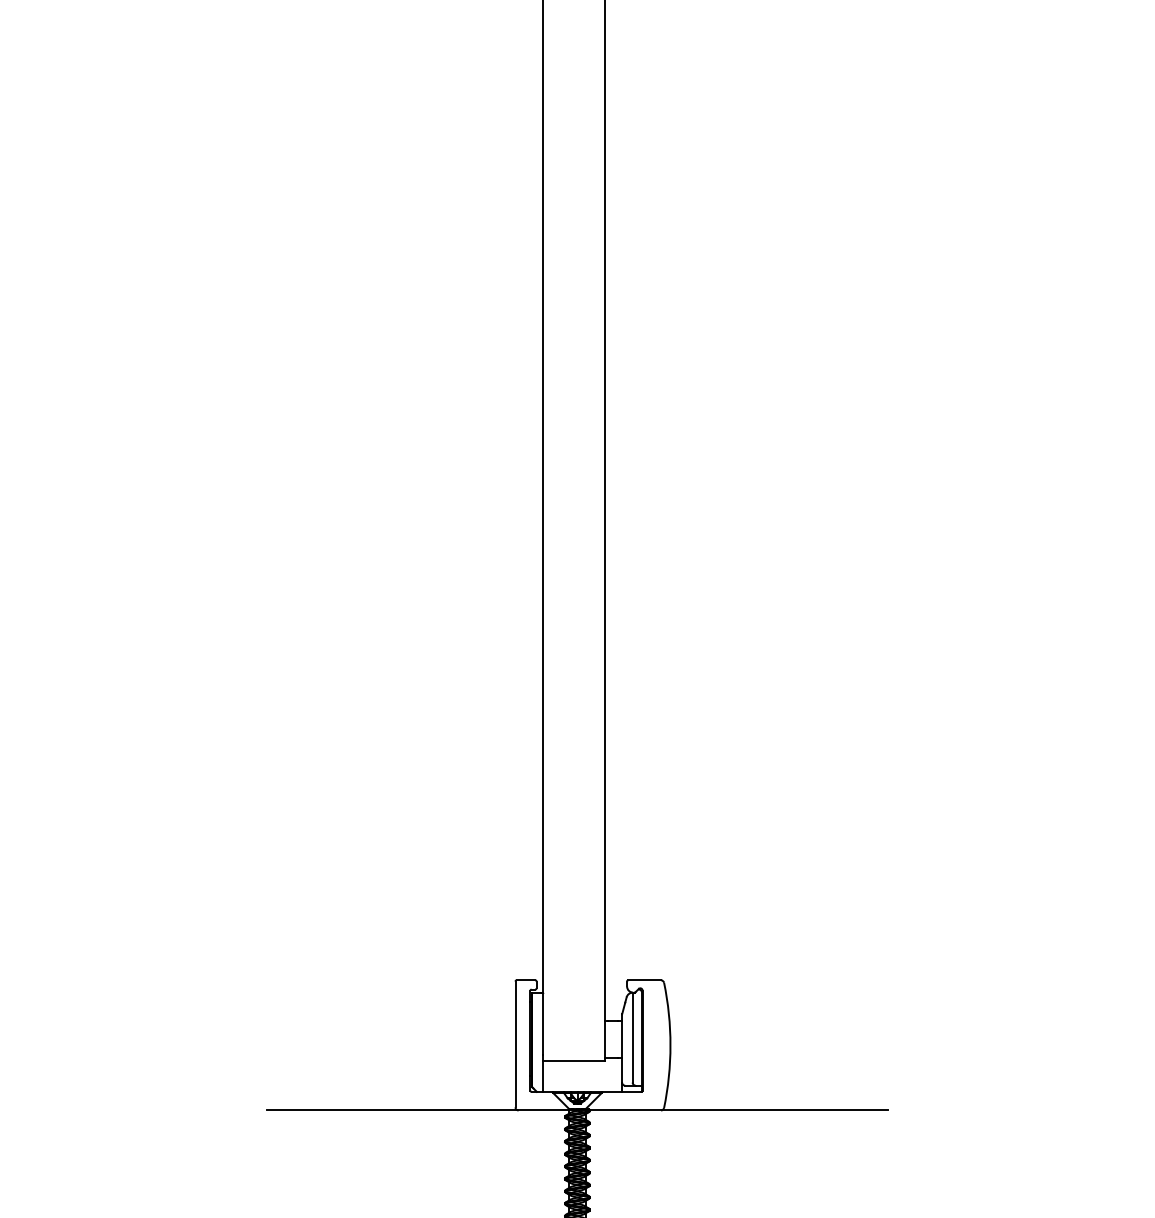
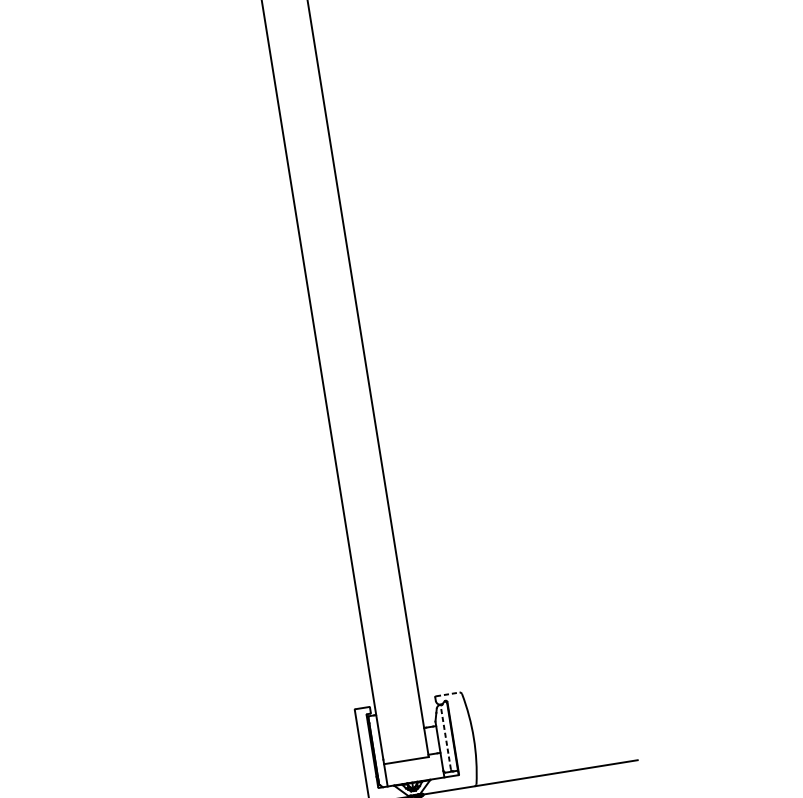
line: (645, 980) -> (448, 694), solid -> dashed
line: (632, 1037) -> (445, 737), solid -> dashed

